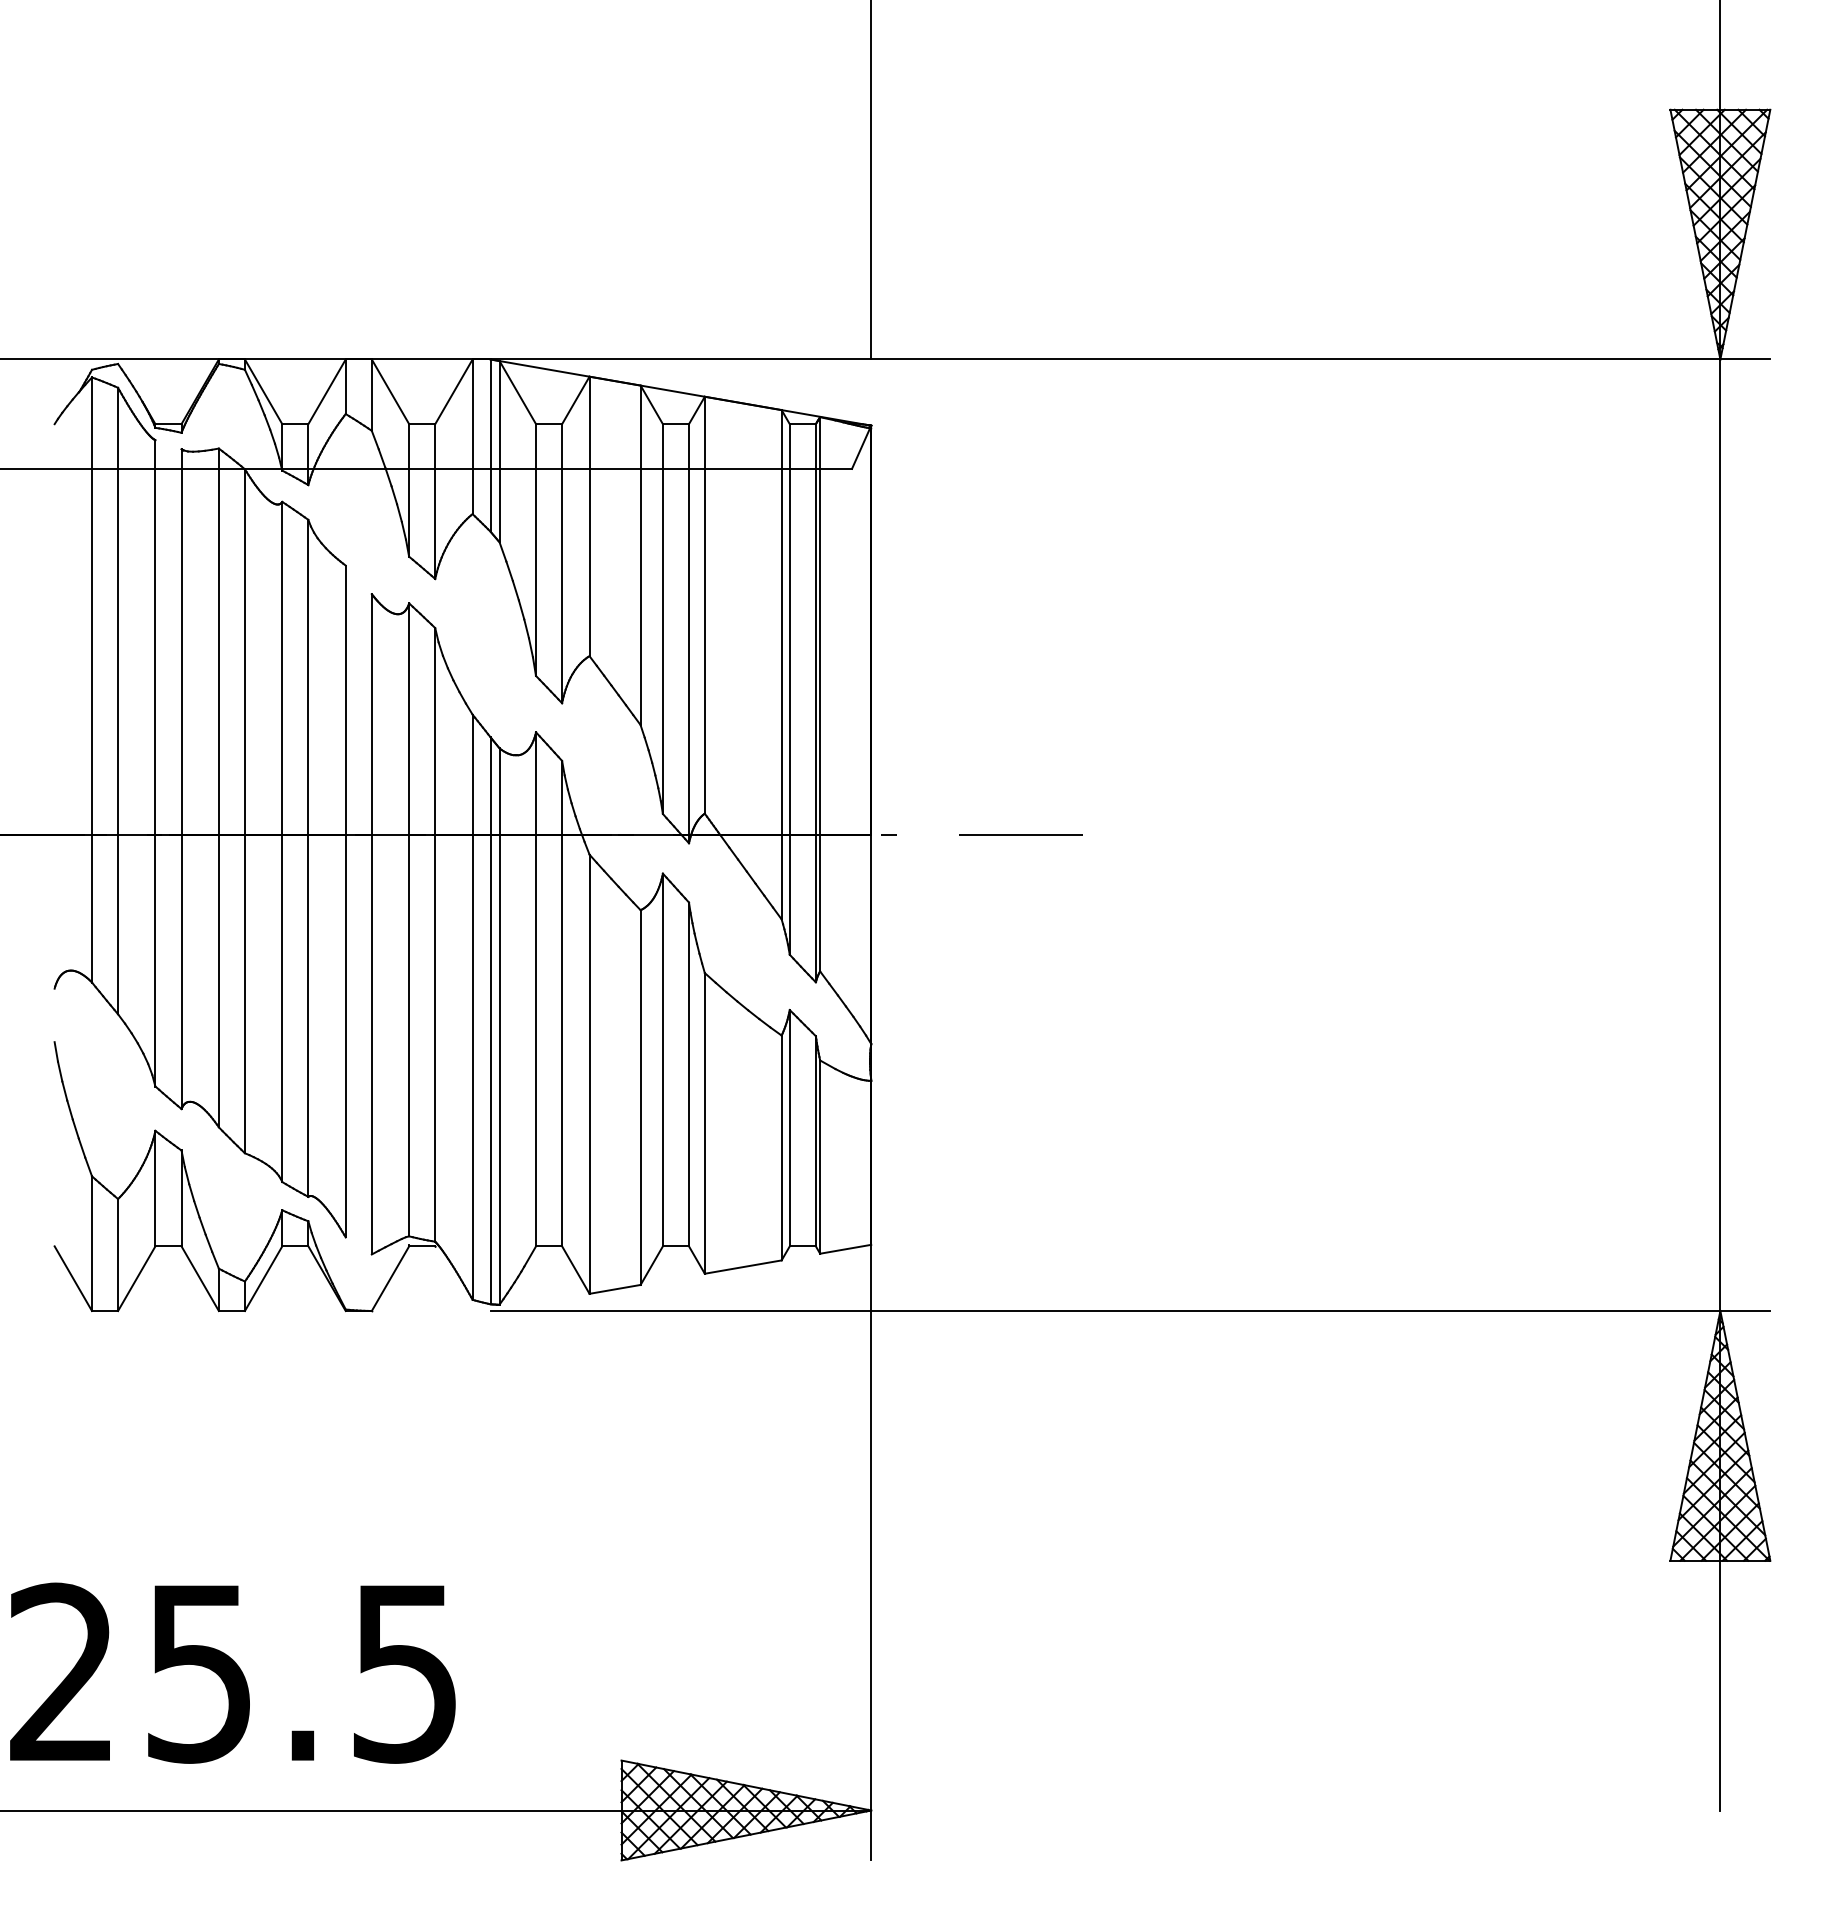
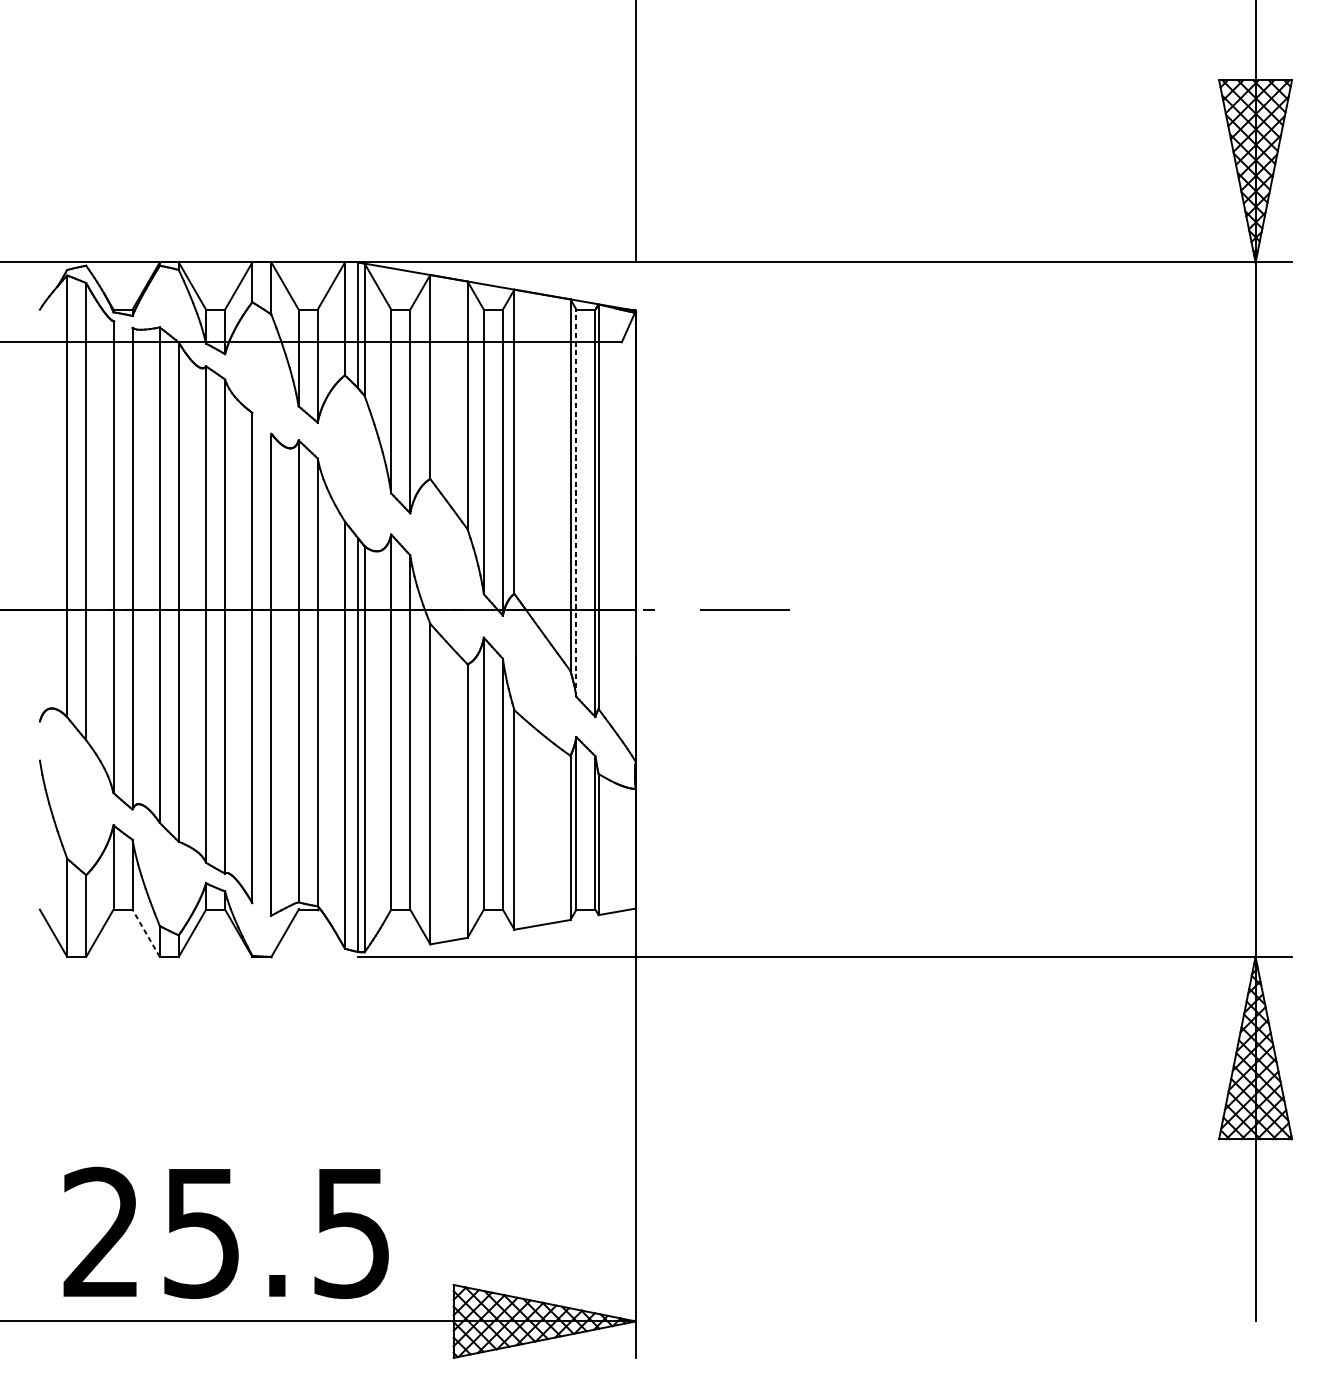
line: (789, 688) -> (576, 502), solid -> dashed
line: (199, 1278) -> (145, 933), solid -> dashed
text: (232, 1672) -> (225, 1232), moved

